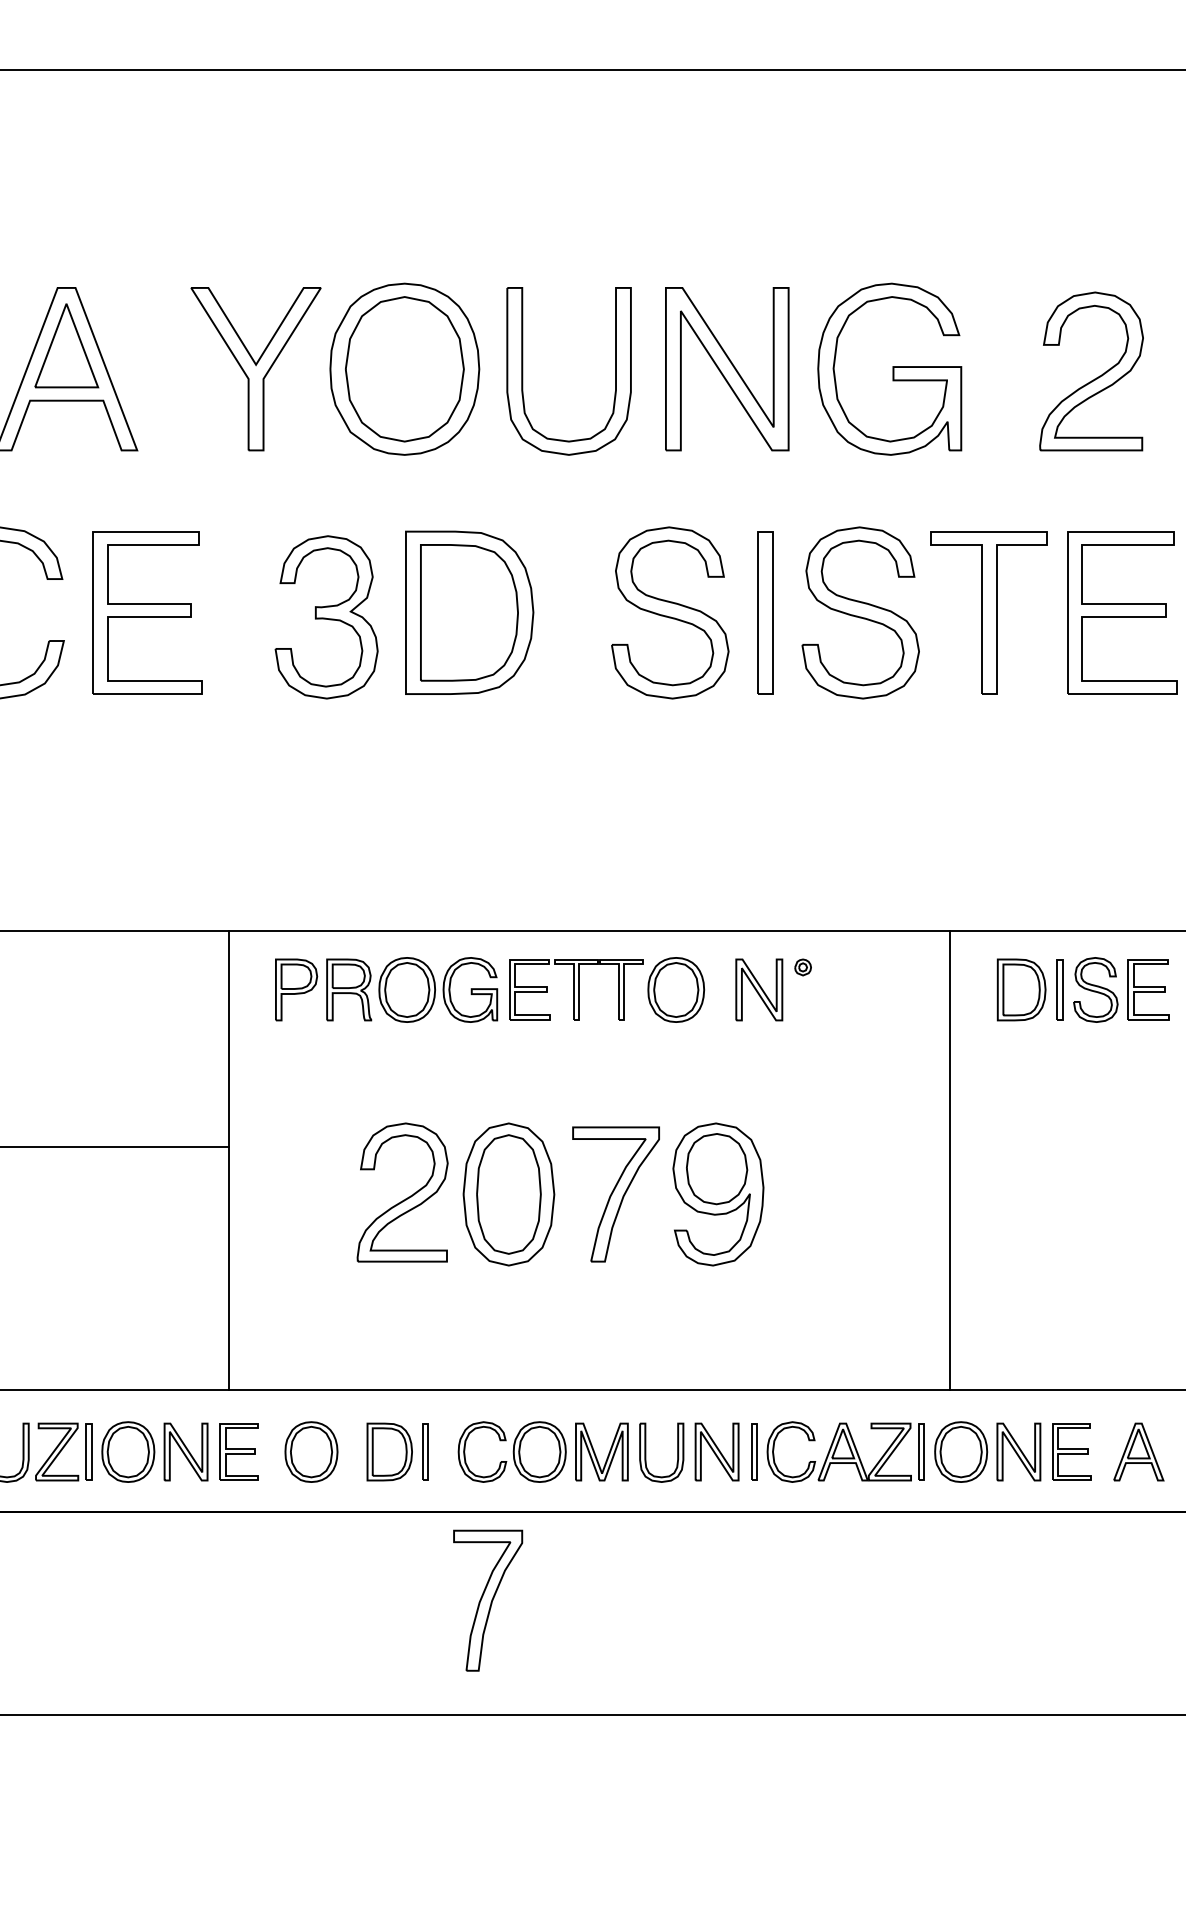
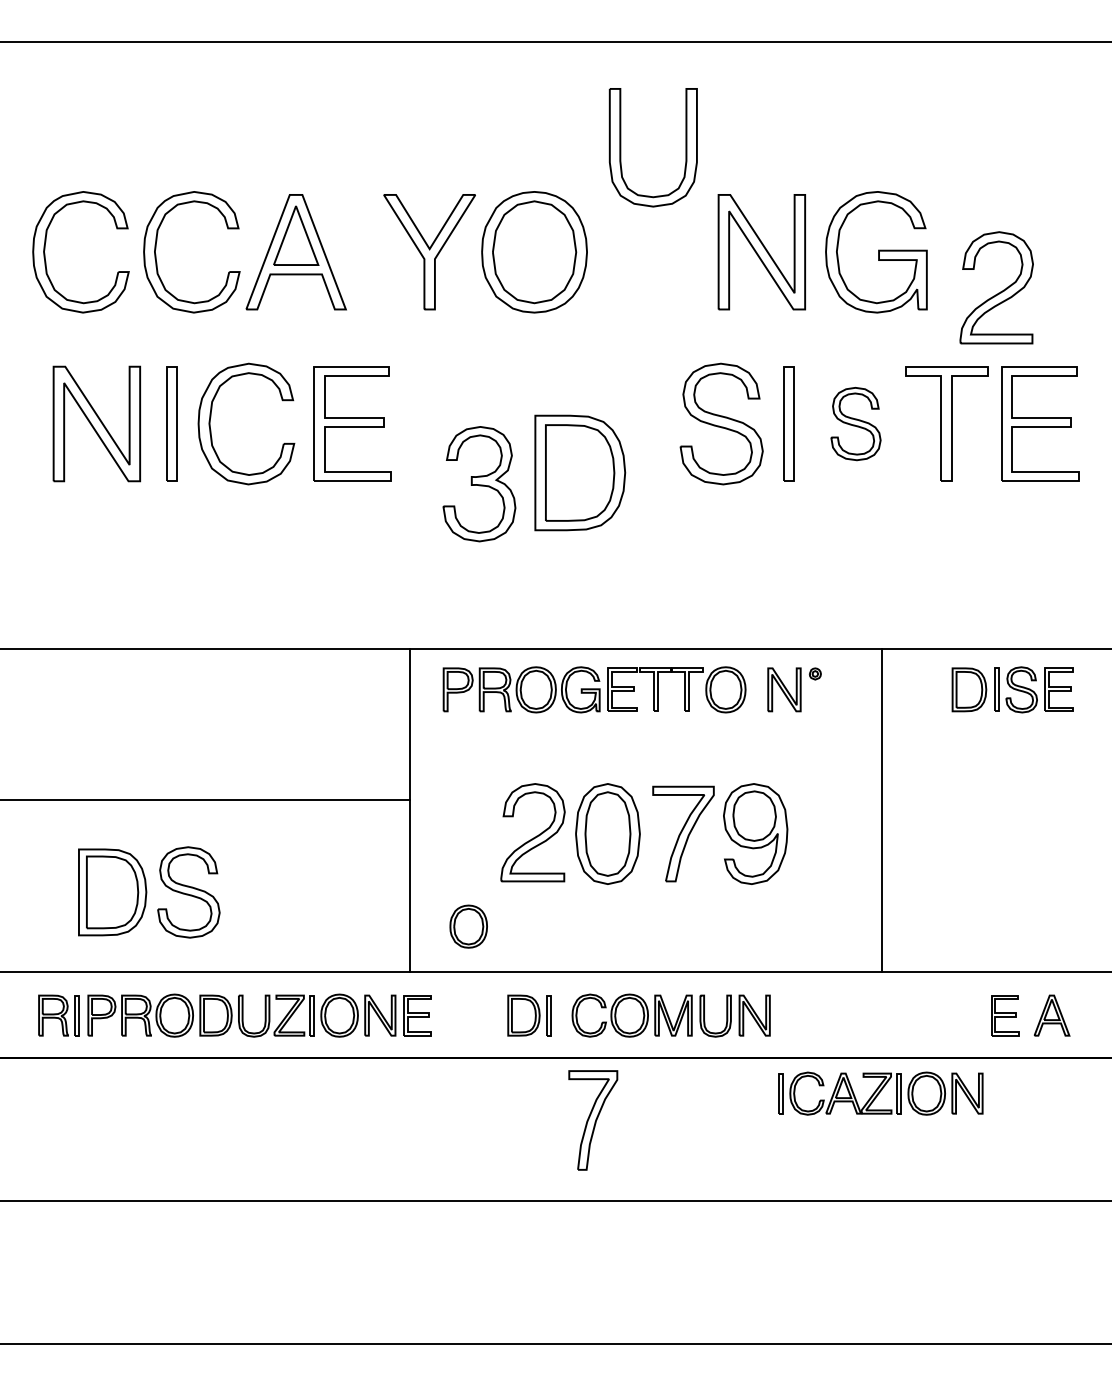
part: (523, 371) -> (621, 147), moved
part: (1091, 371) -> (996, 287), moved
part: (469, 612) -> (580, 472), moved
part: (860, 612) -> (855, 423), size x0.6
part: (326, 617) -> (479, 484), moved
line: (950, 1161) -> (882, 810), moved
part: (311, 1451) -> (468, 926), moved
part: (895, 1451) -> (880, 1093), moved

